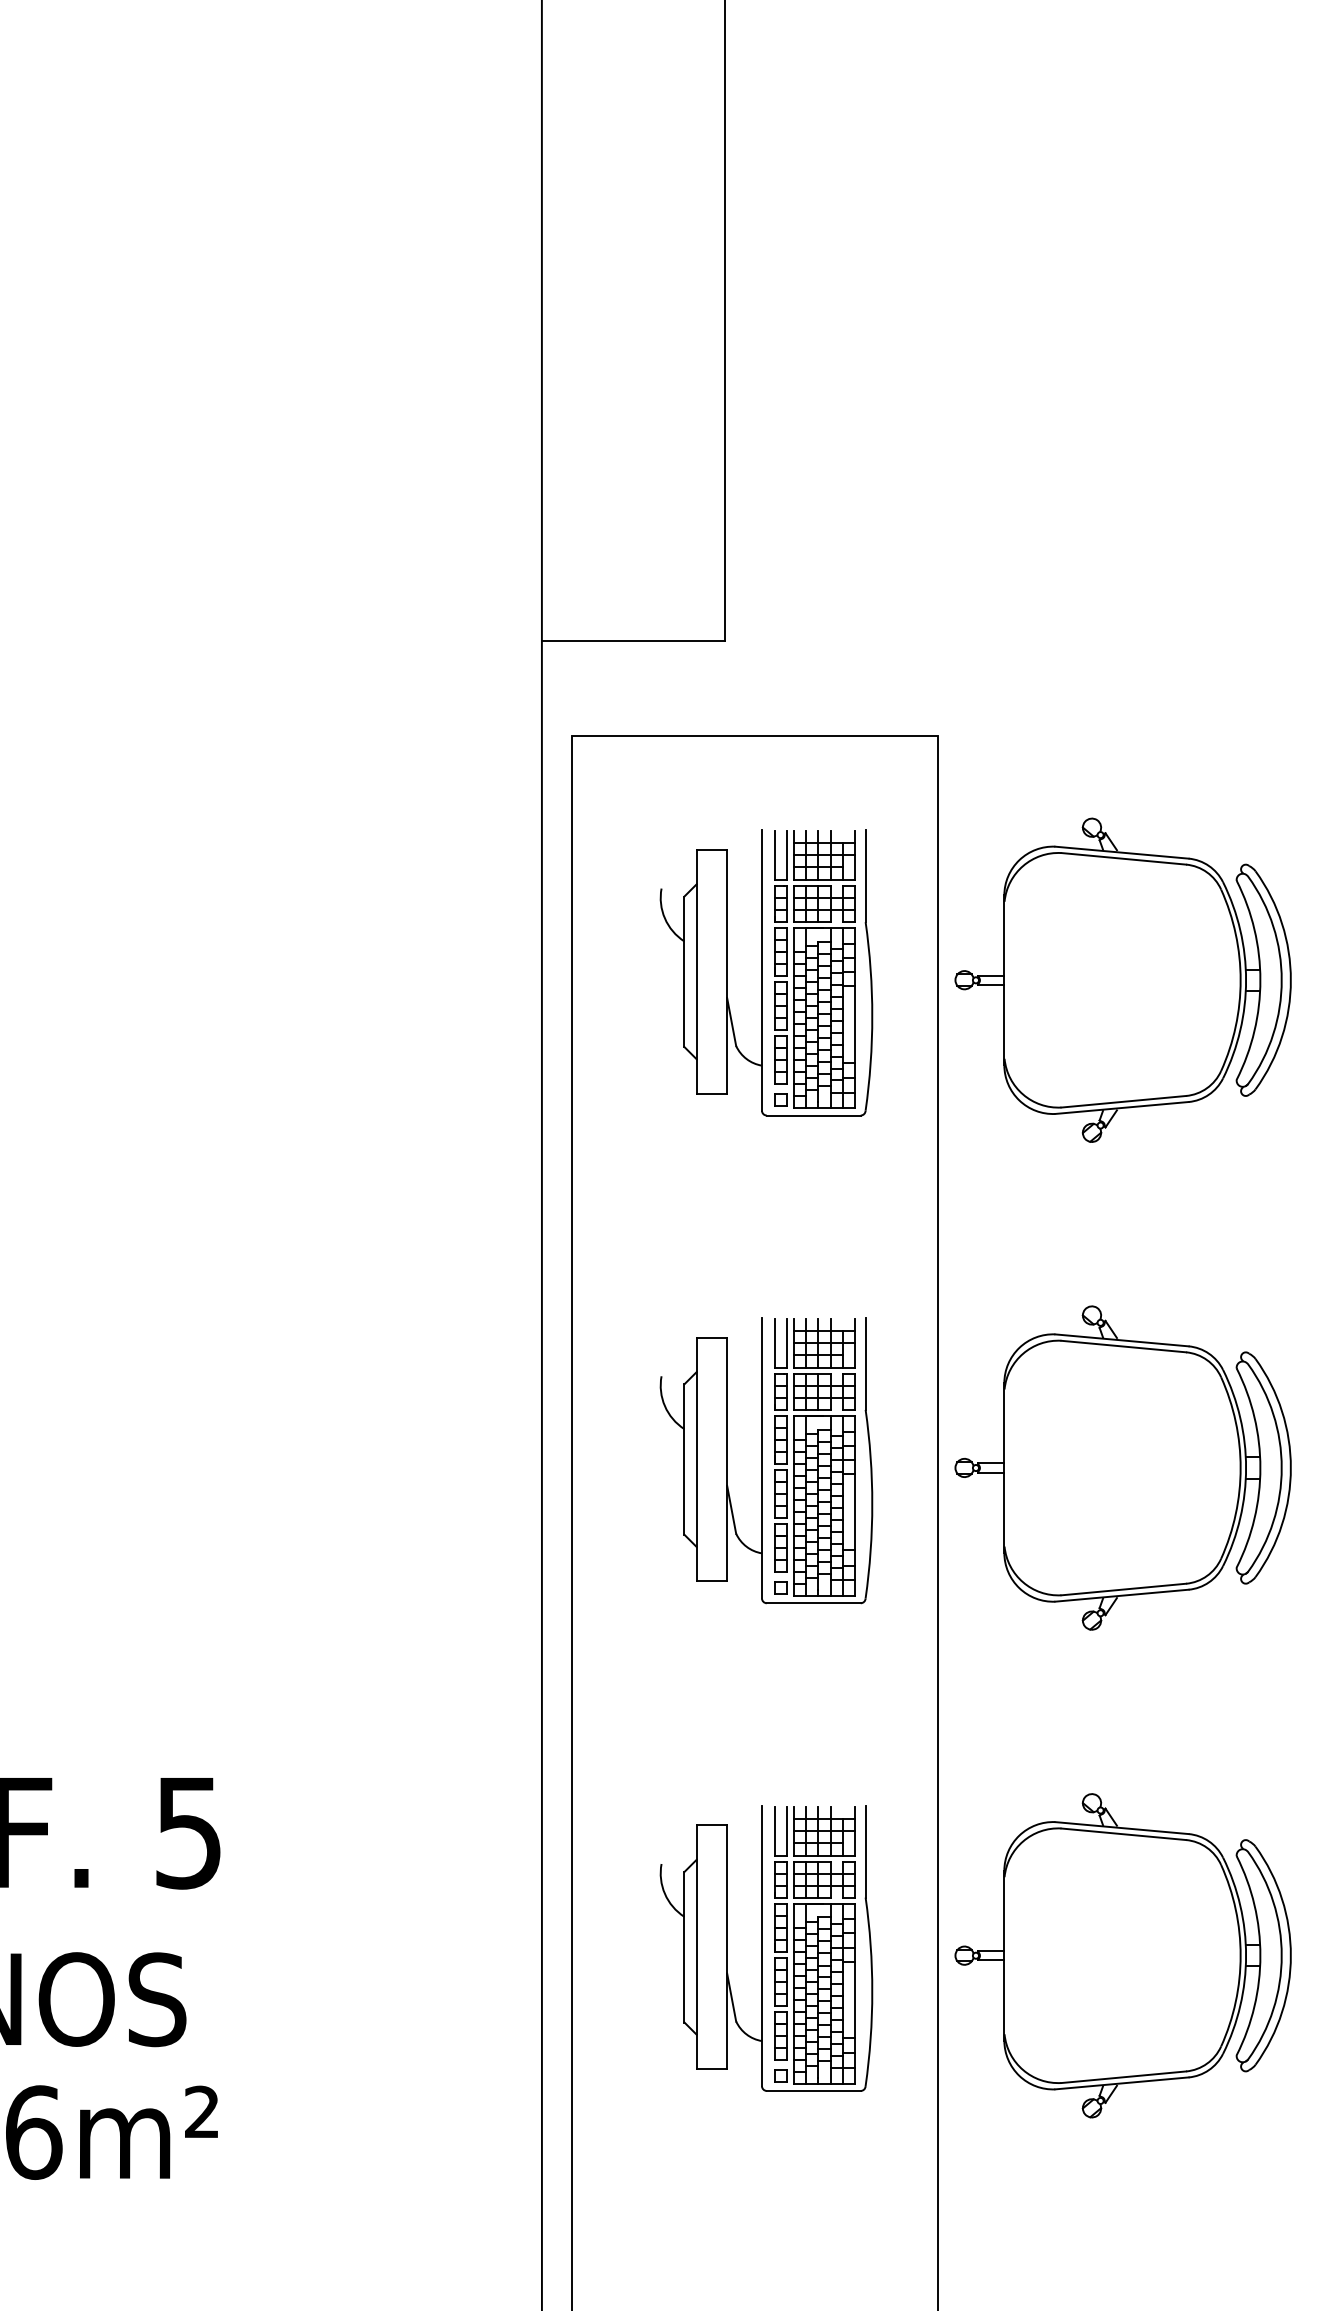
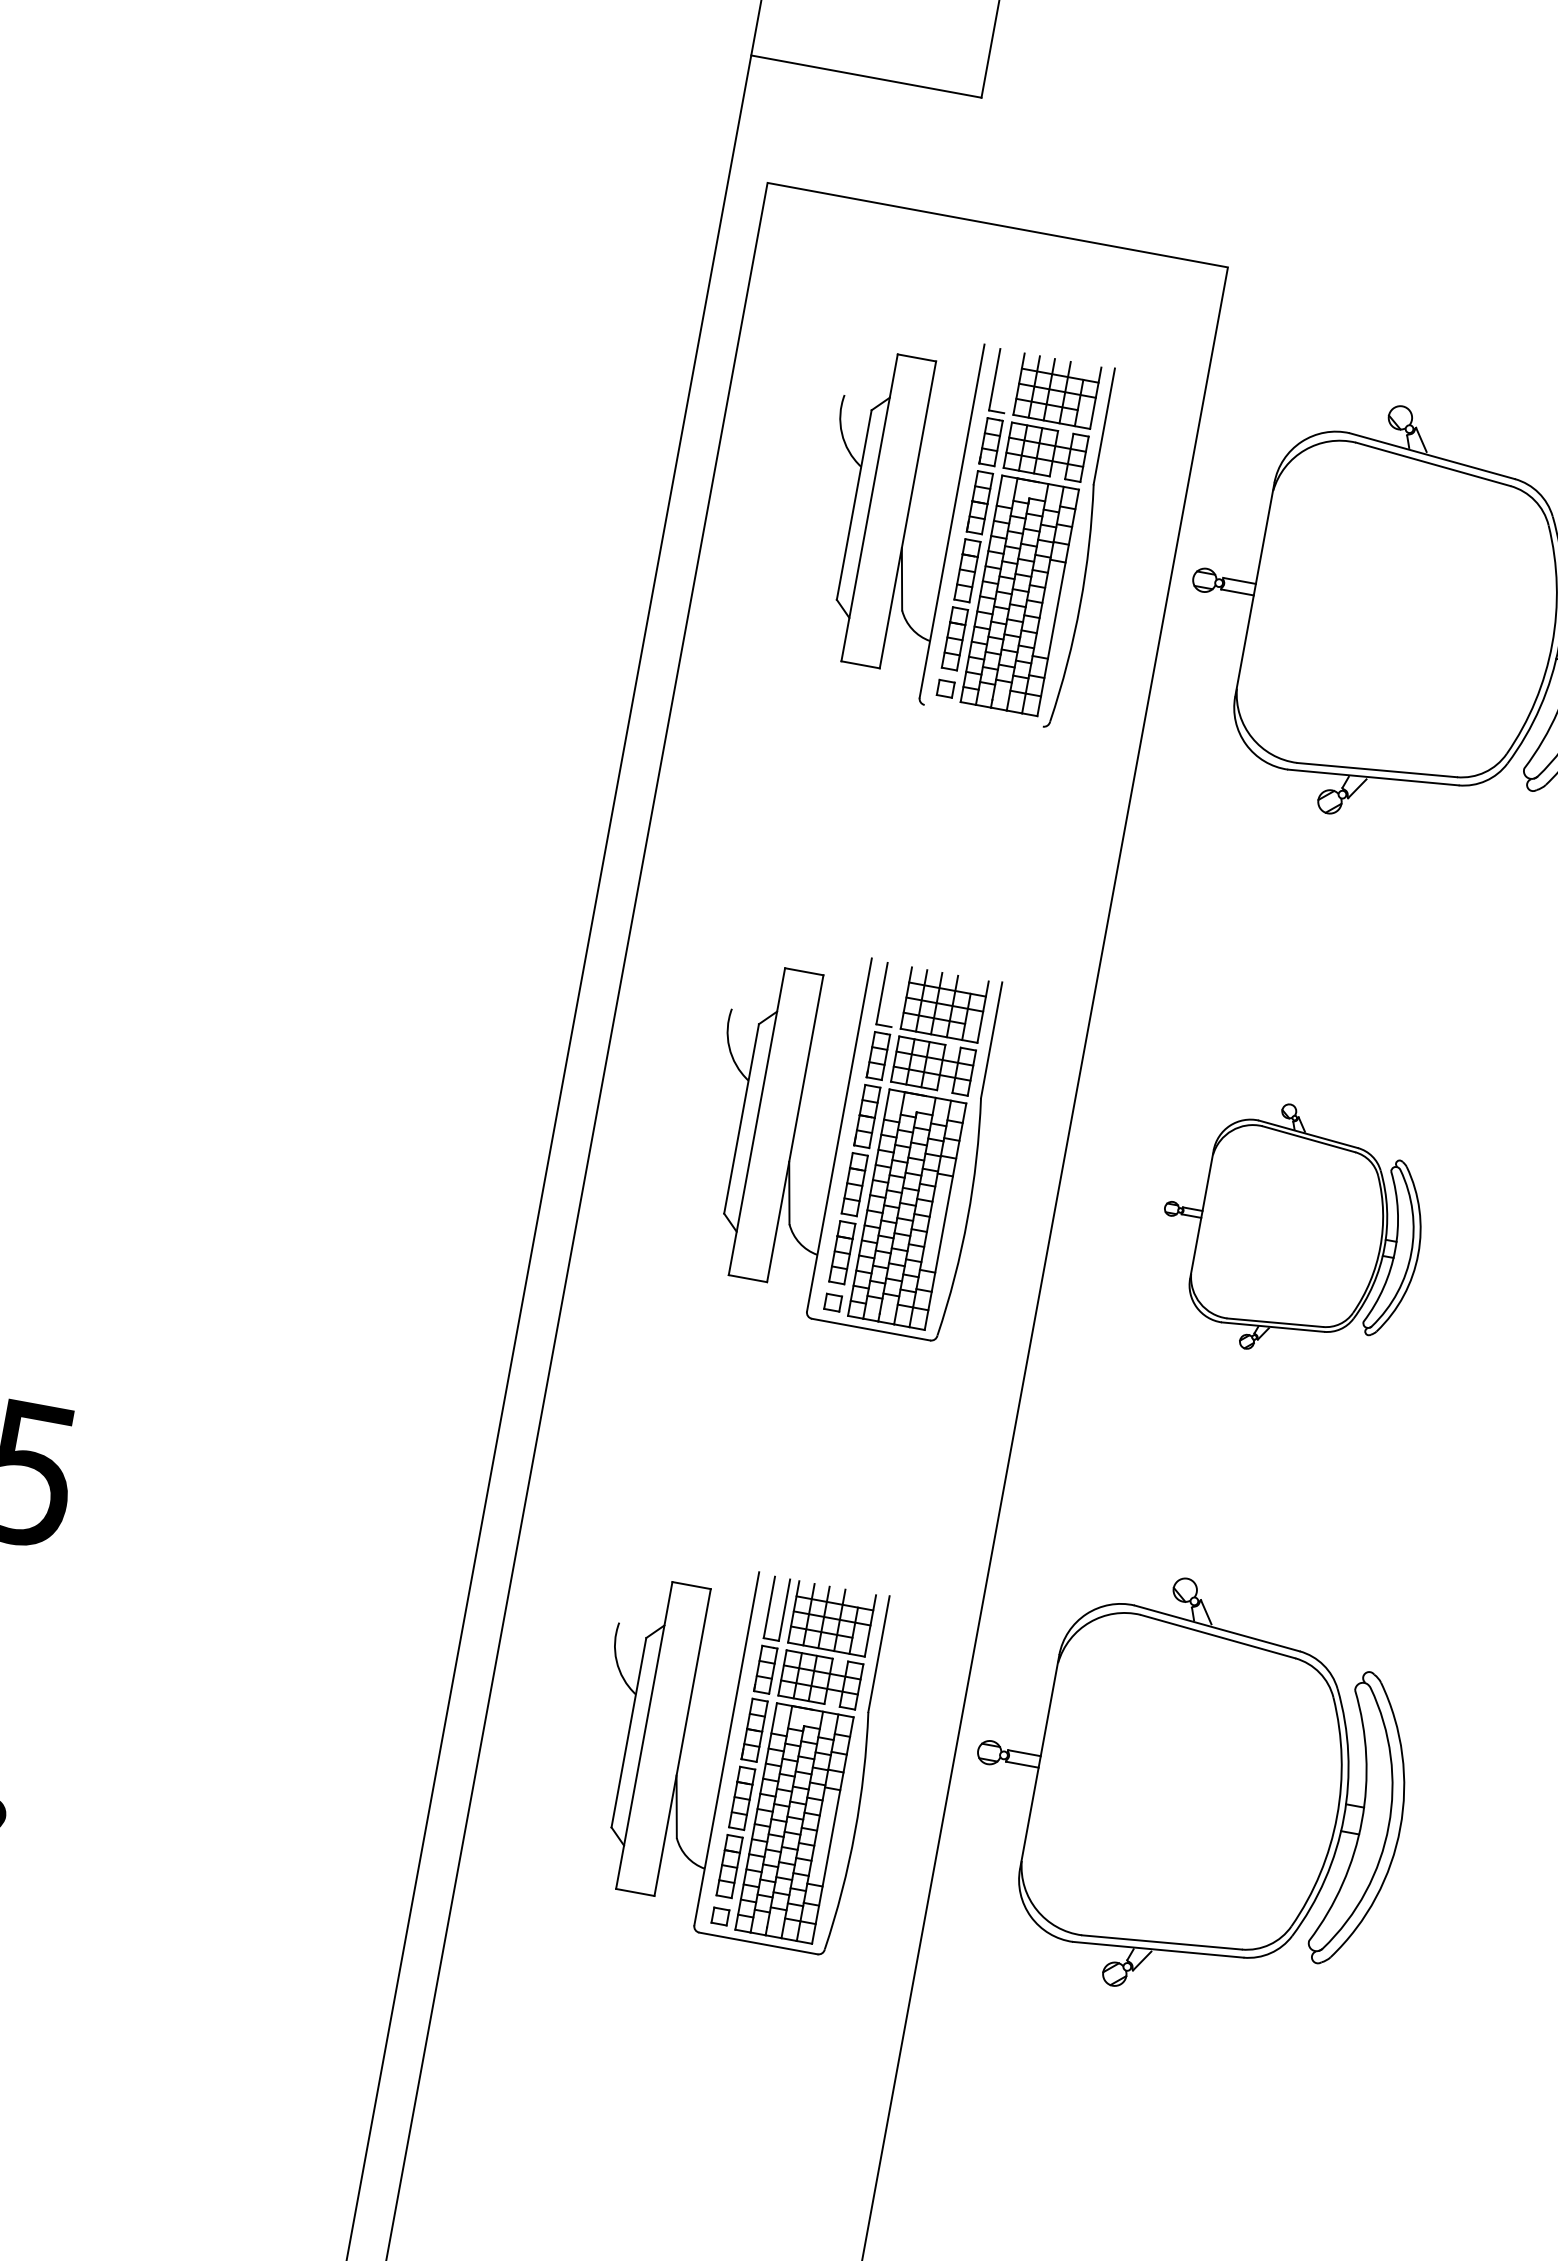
line: (786, 855) -> (1009, 382), removed
line: (813, 1115) -> (983, 715), removed
line: (786, 1343) -> (896, 996), removed
part: (1122, 1467) -> (1291, 1230), size x0.6
part: (1122, 1955) -> (1188, 1788), moved

